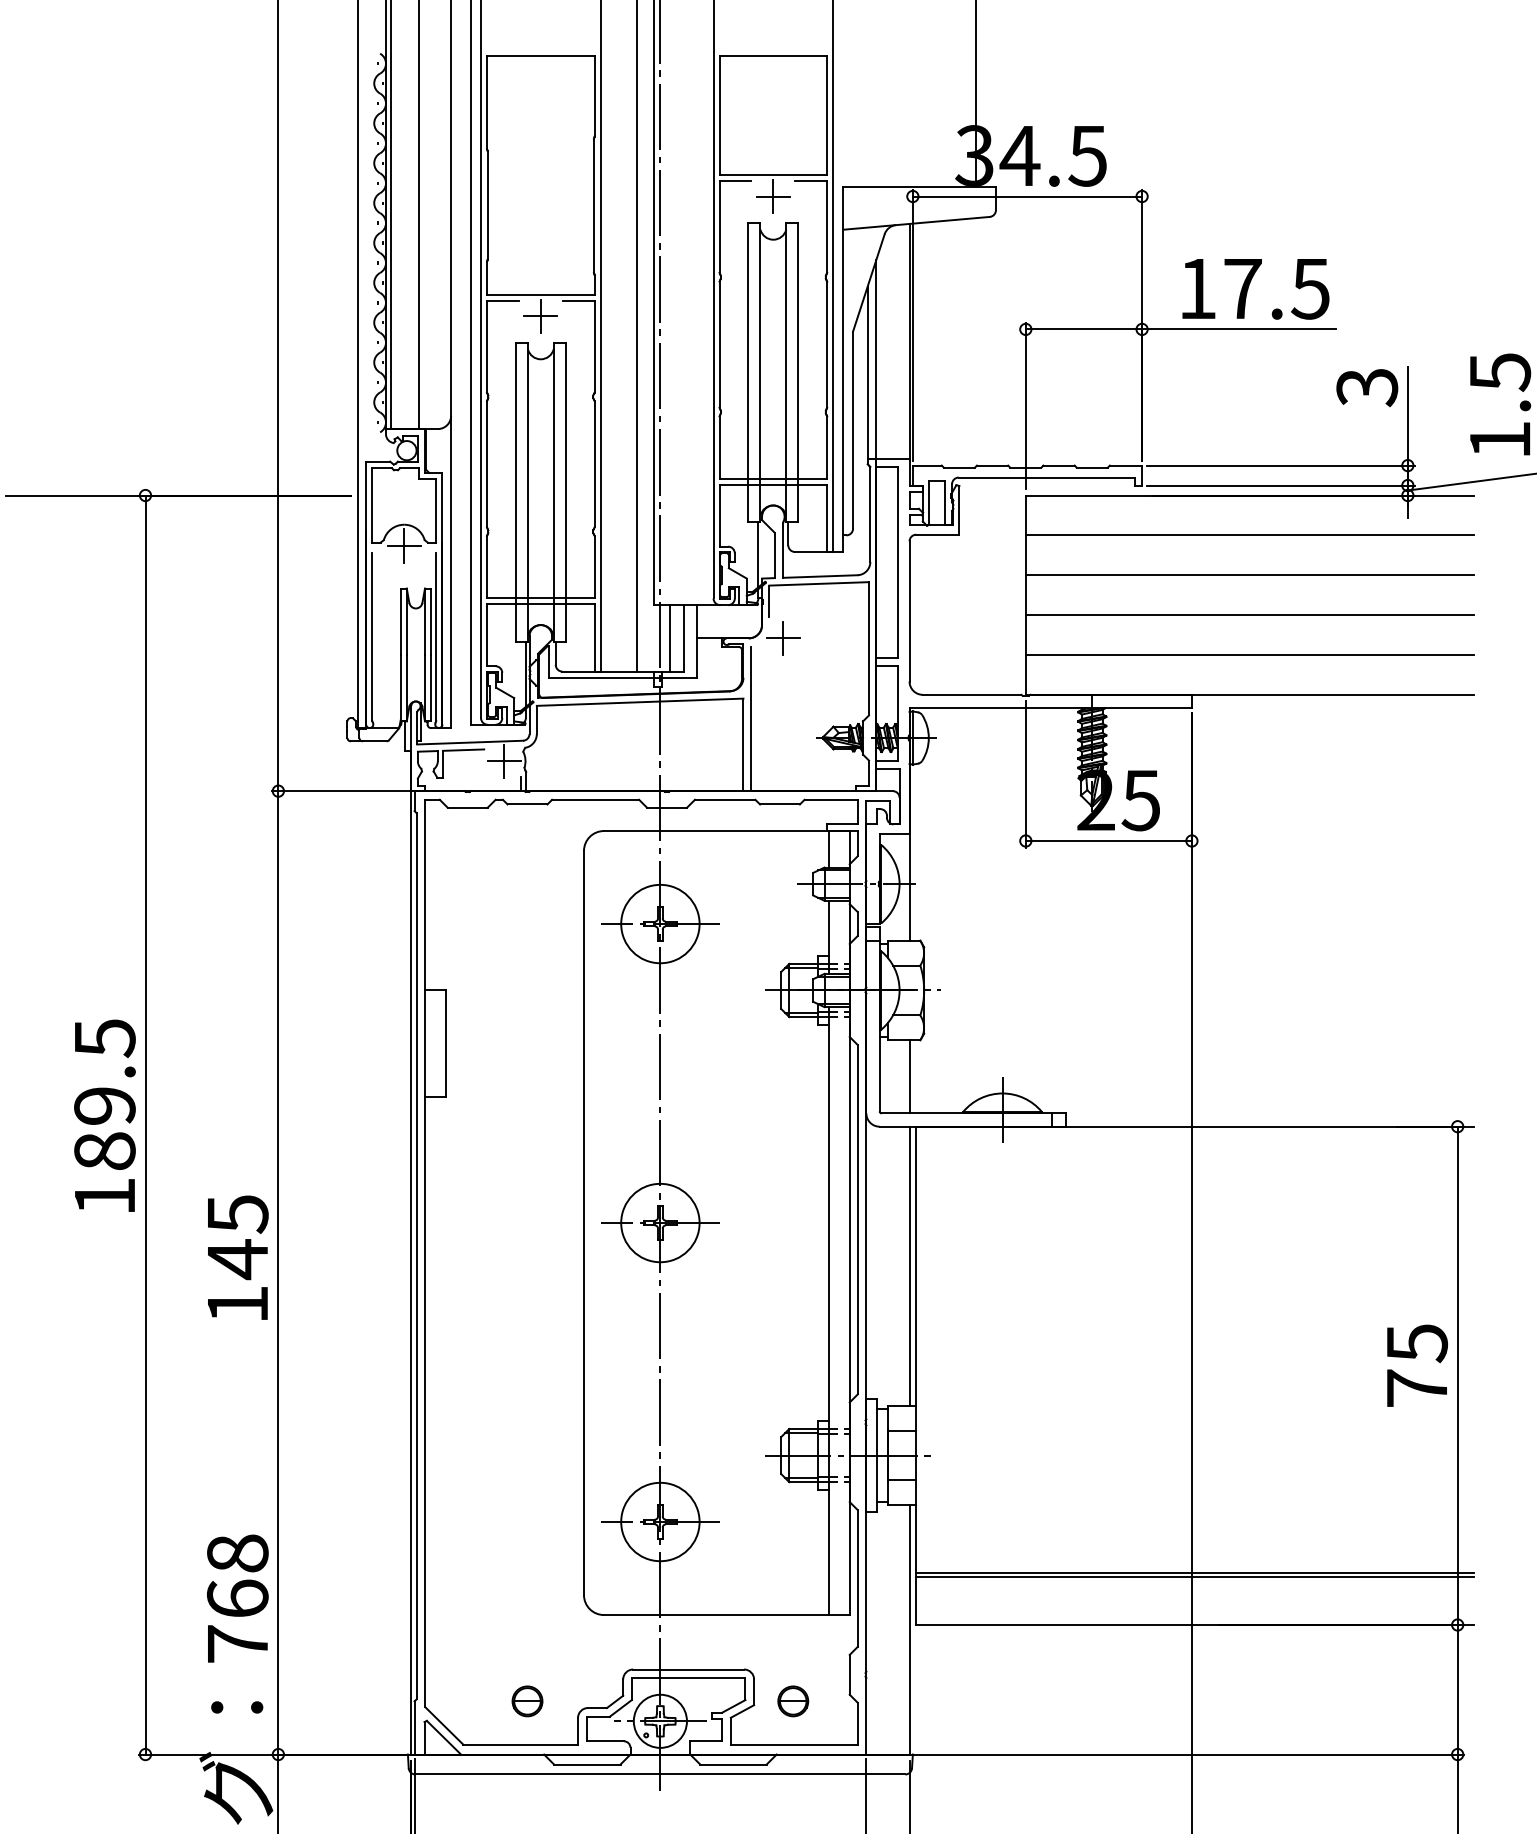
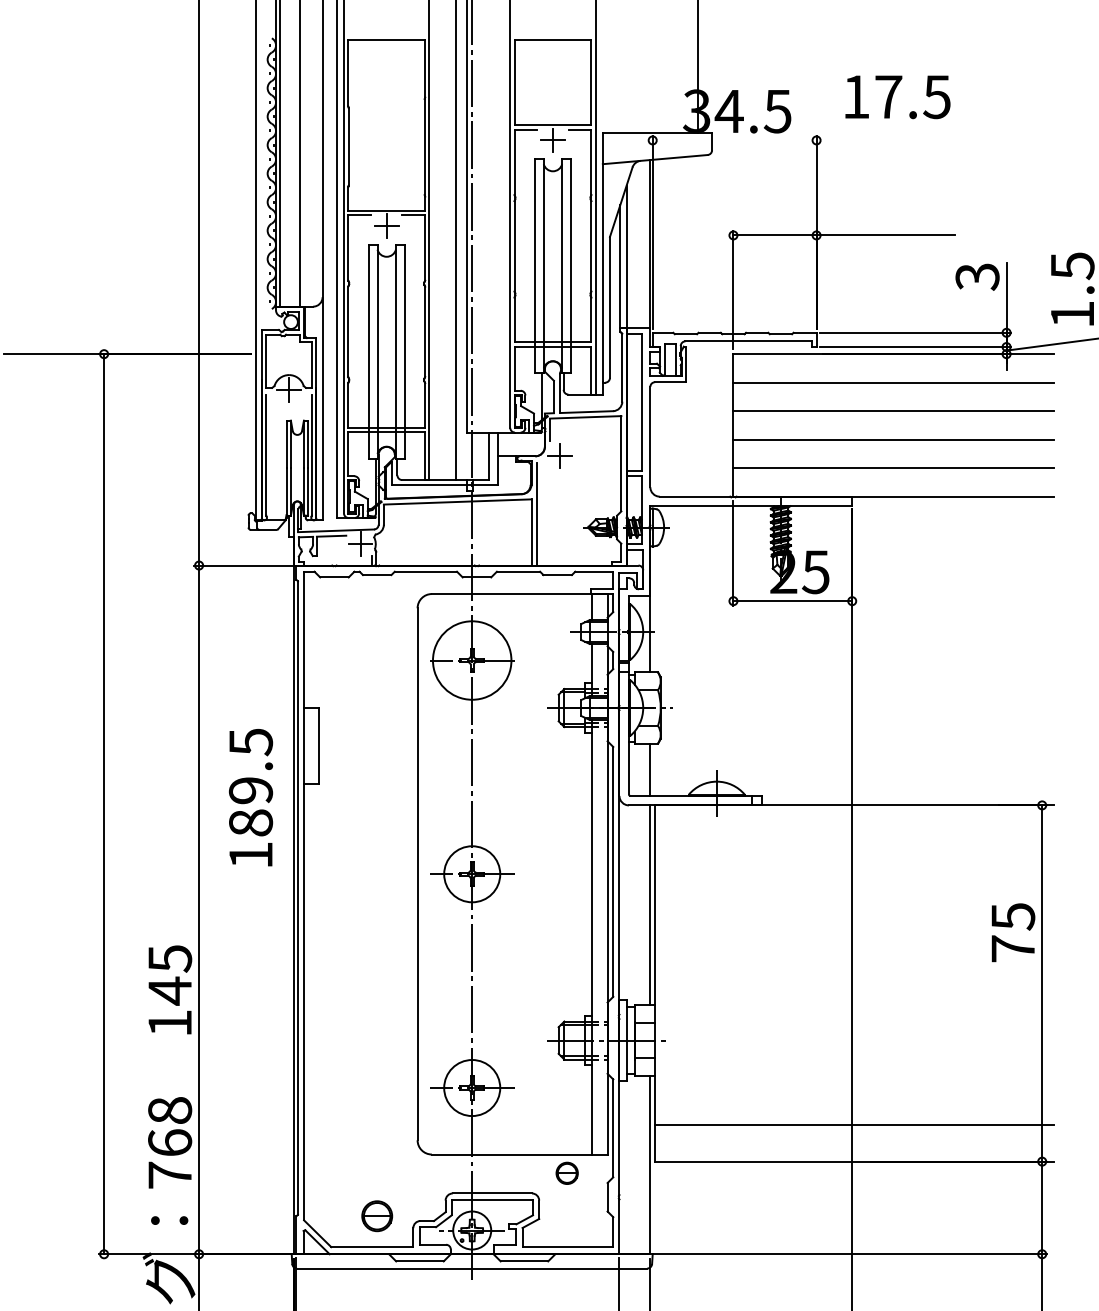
line: (1027, 196) -> (734, 140), removed
text: (1255, 289) -> (897, 97), moved
line: (669, 638) -> (478, 456), removed
circle: (660, 923) -> (472, 660), size x1.4
text: (104, 1115) -> (250, 797), moved
text: (238, 1257) -> (170, 989), moved
text: (1417, 1365) -> (1013, 932), moved
line: (1195, 1577) -> (854, 1127), removed
part: (527, 1701) -> (377, 1216), size x1.4
part: (793, 1701) -> (567, 1173), moved

